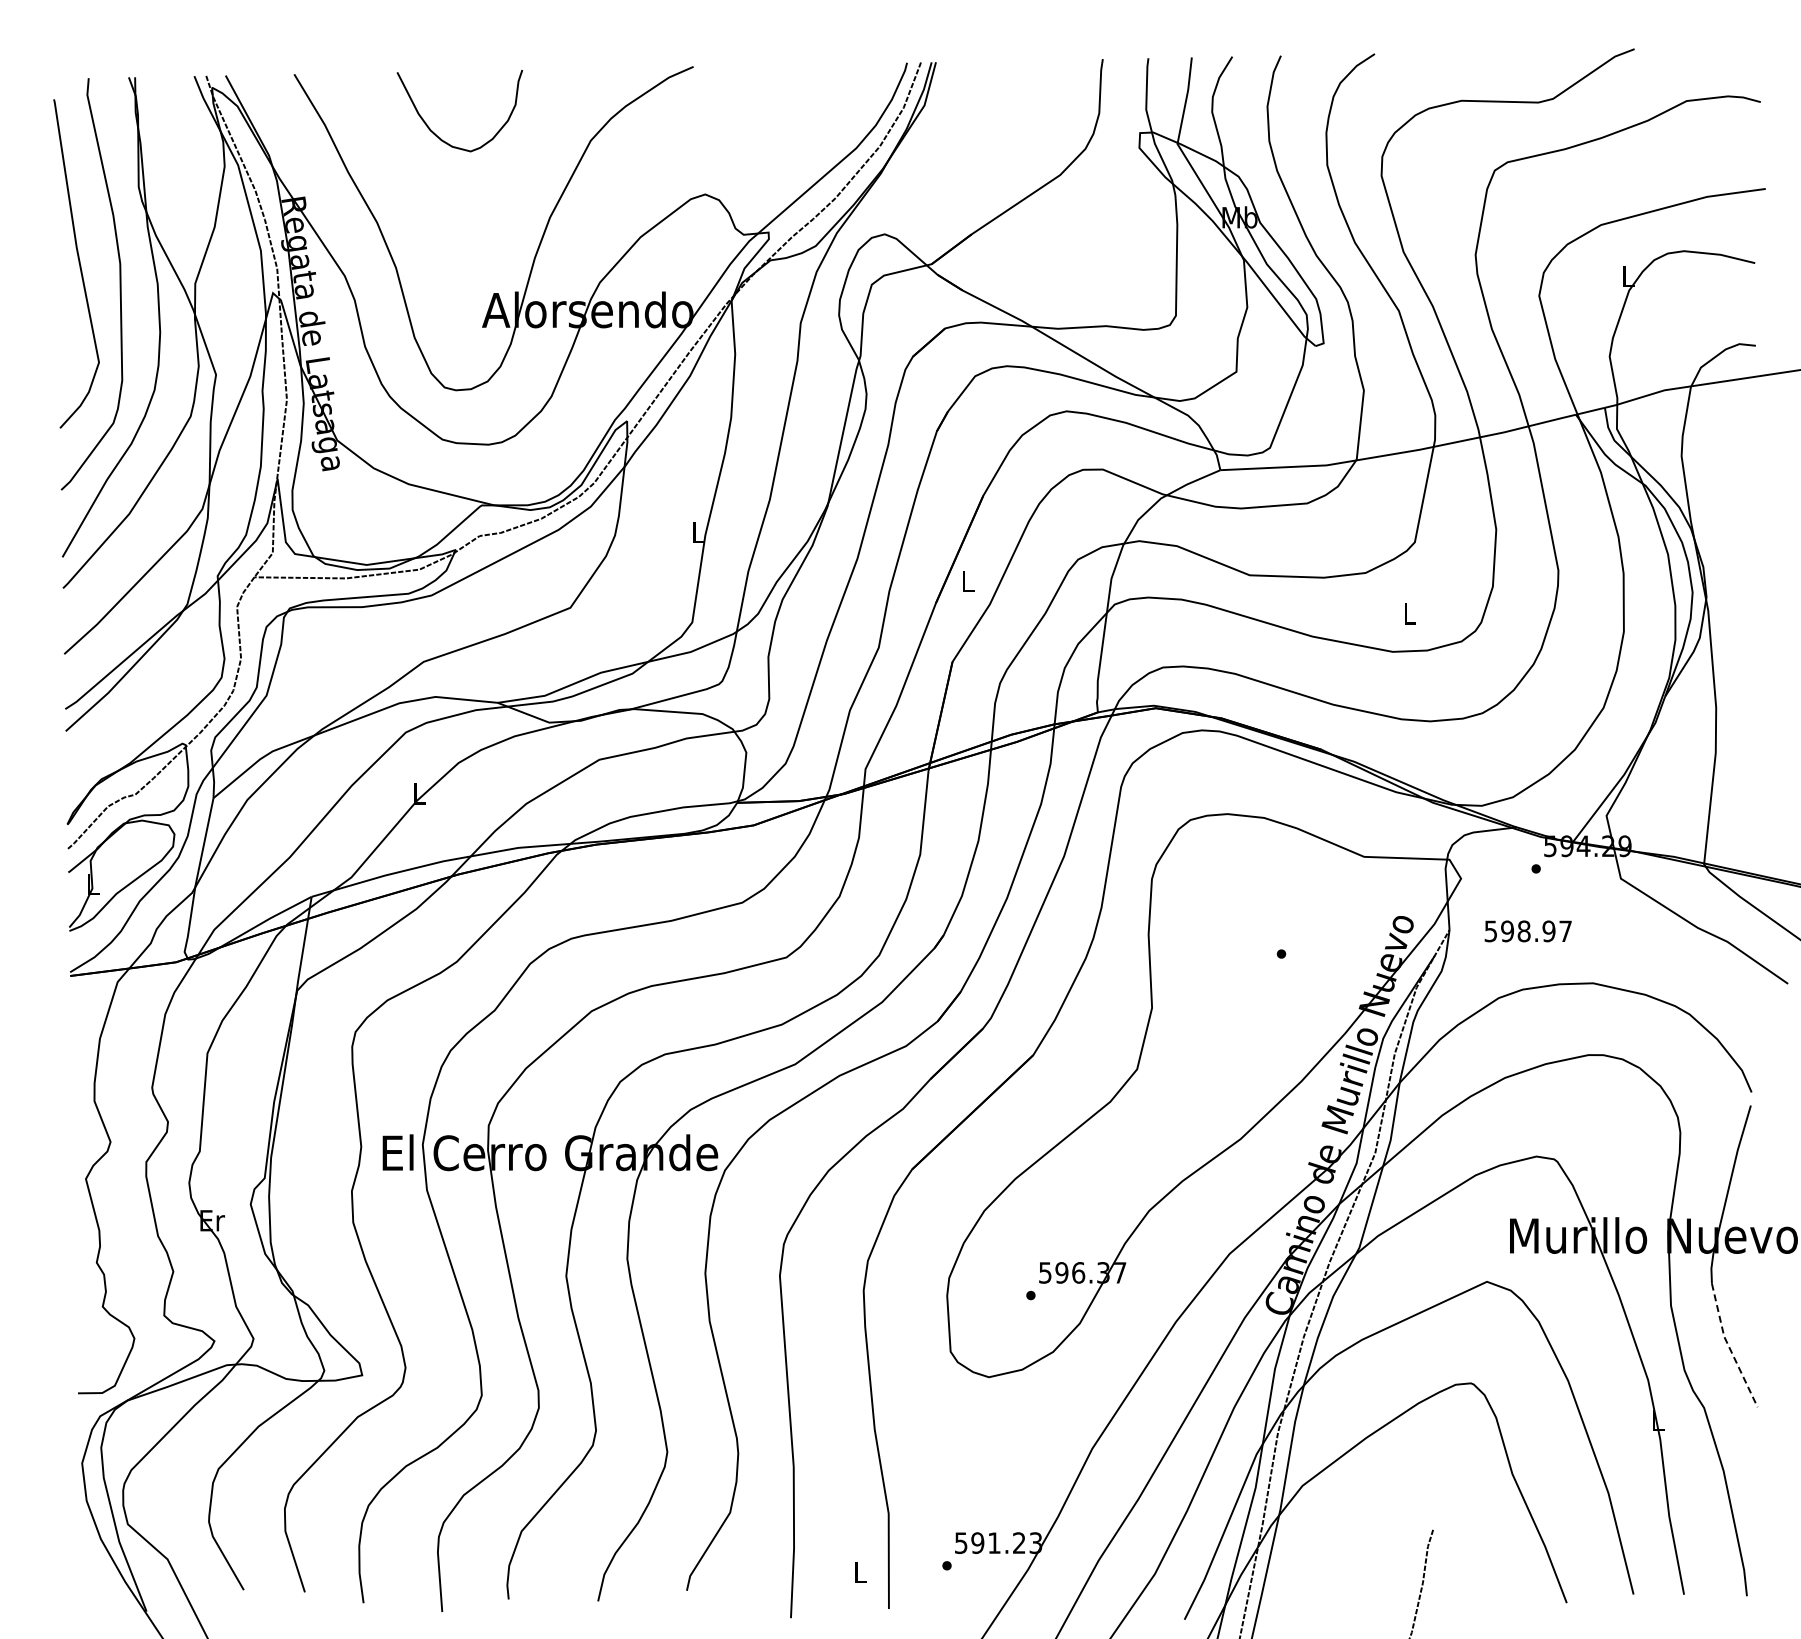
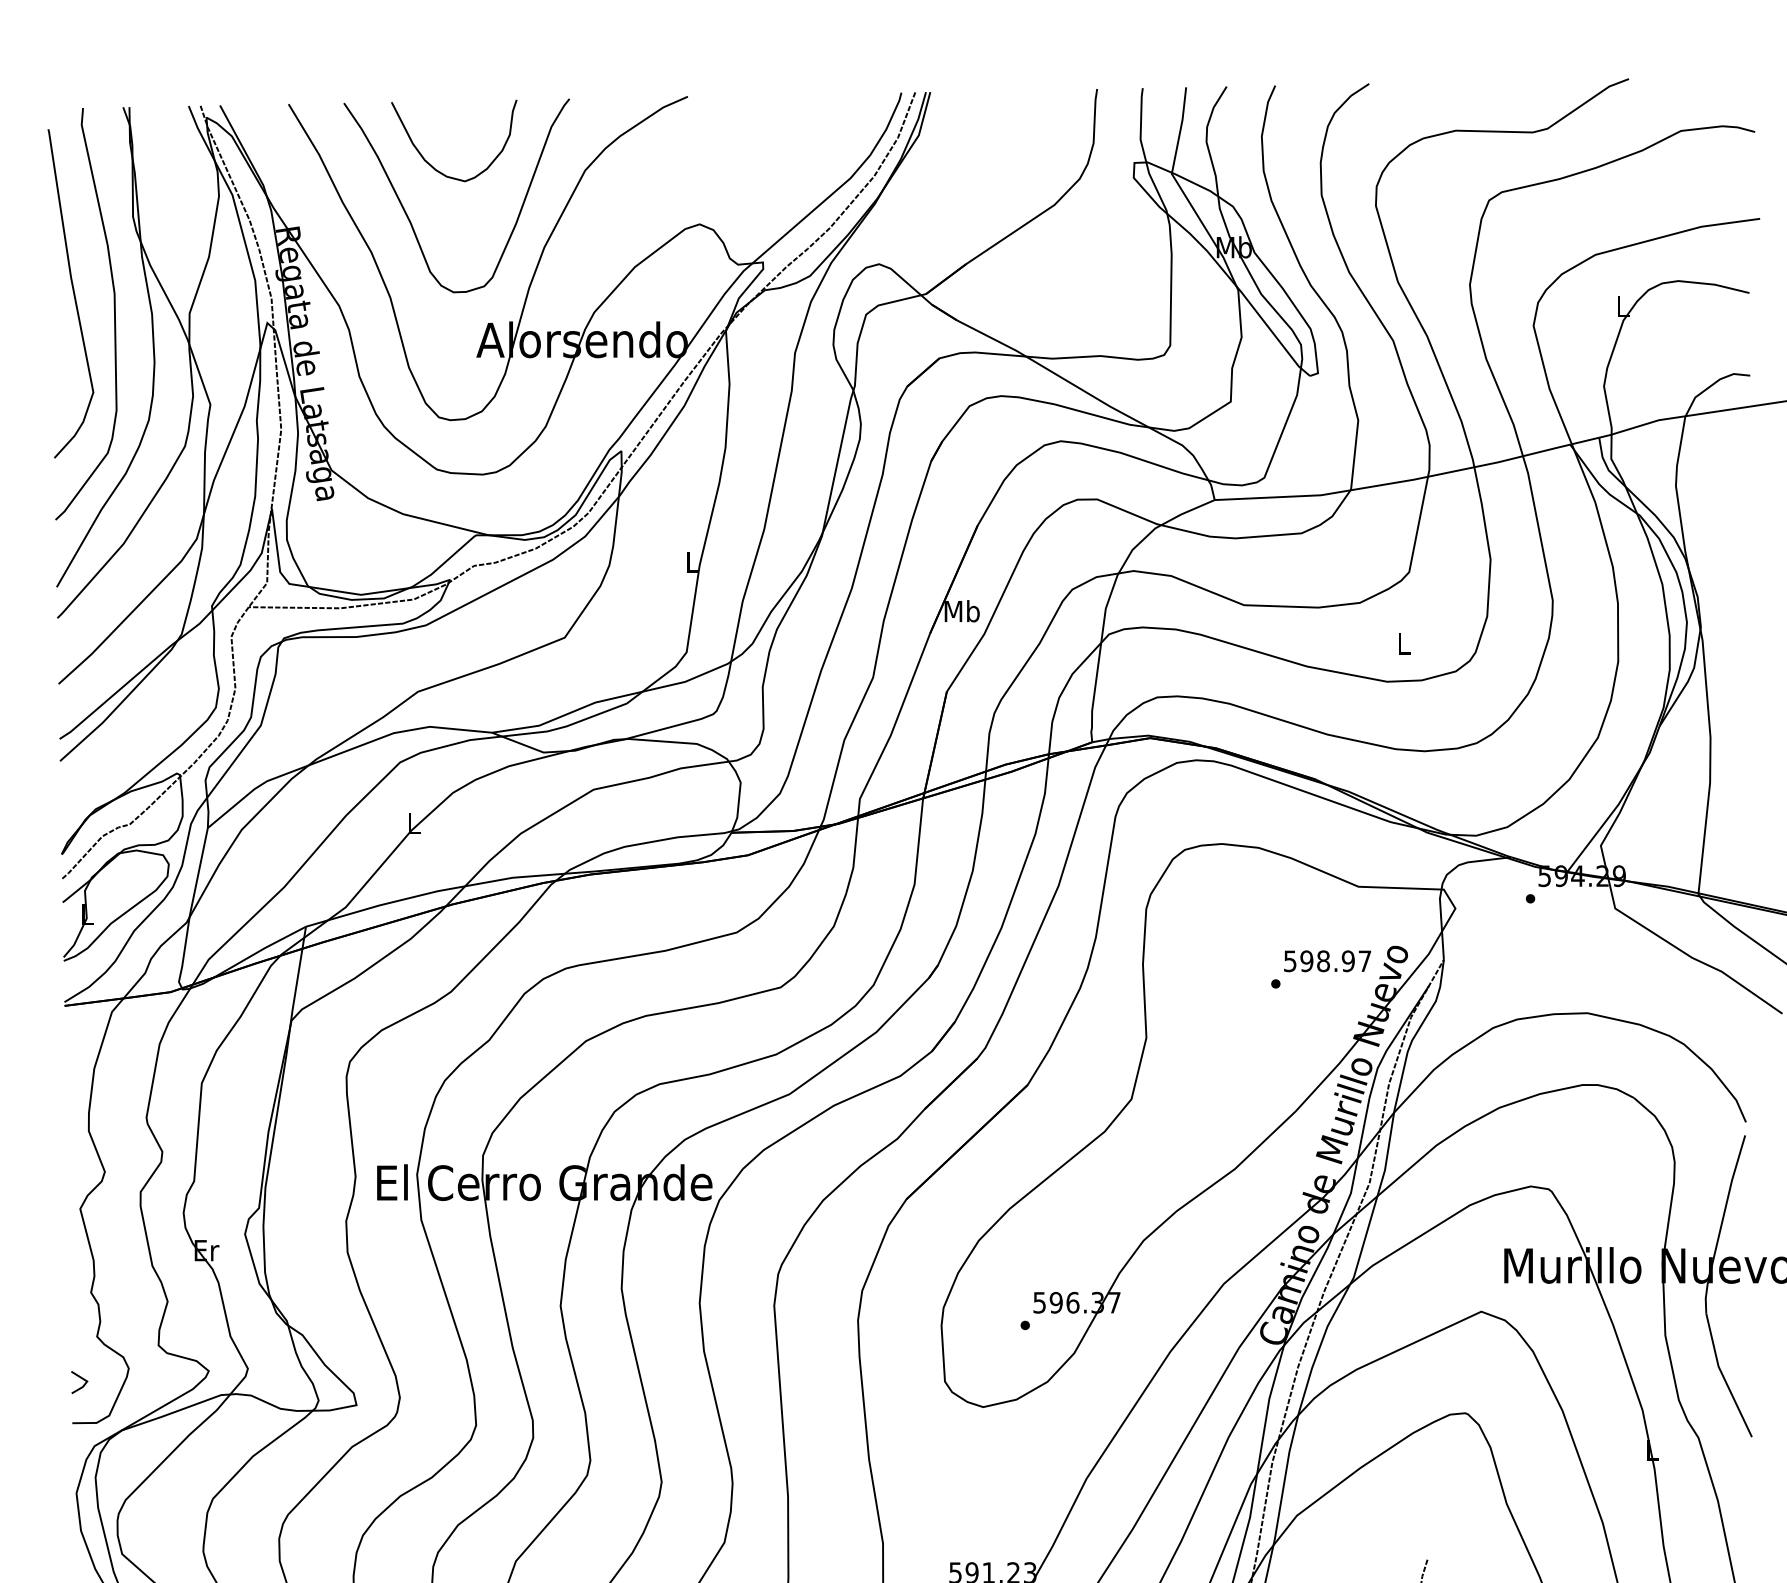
curve: (415, 188) -> (409, 218), added
text: (967, 581) -> (961, 611), L -> Mb
text: (1527, 931) -> (1326, 961), moved
line: (1729, 1347) -> (1723, 1377), dashed -> solid
line: (85, 1348) -> (79, 1378), added

